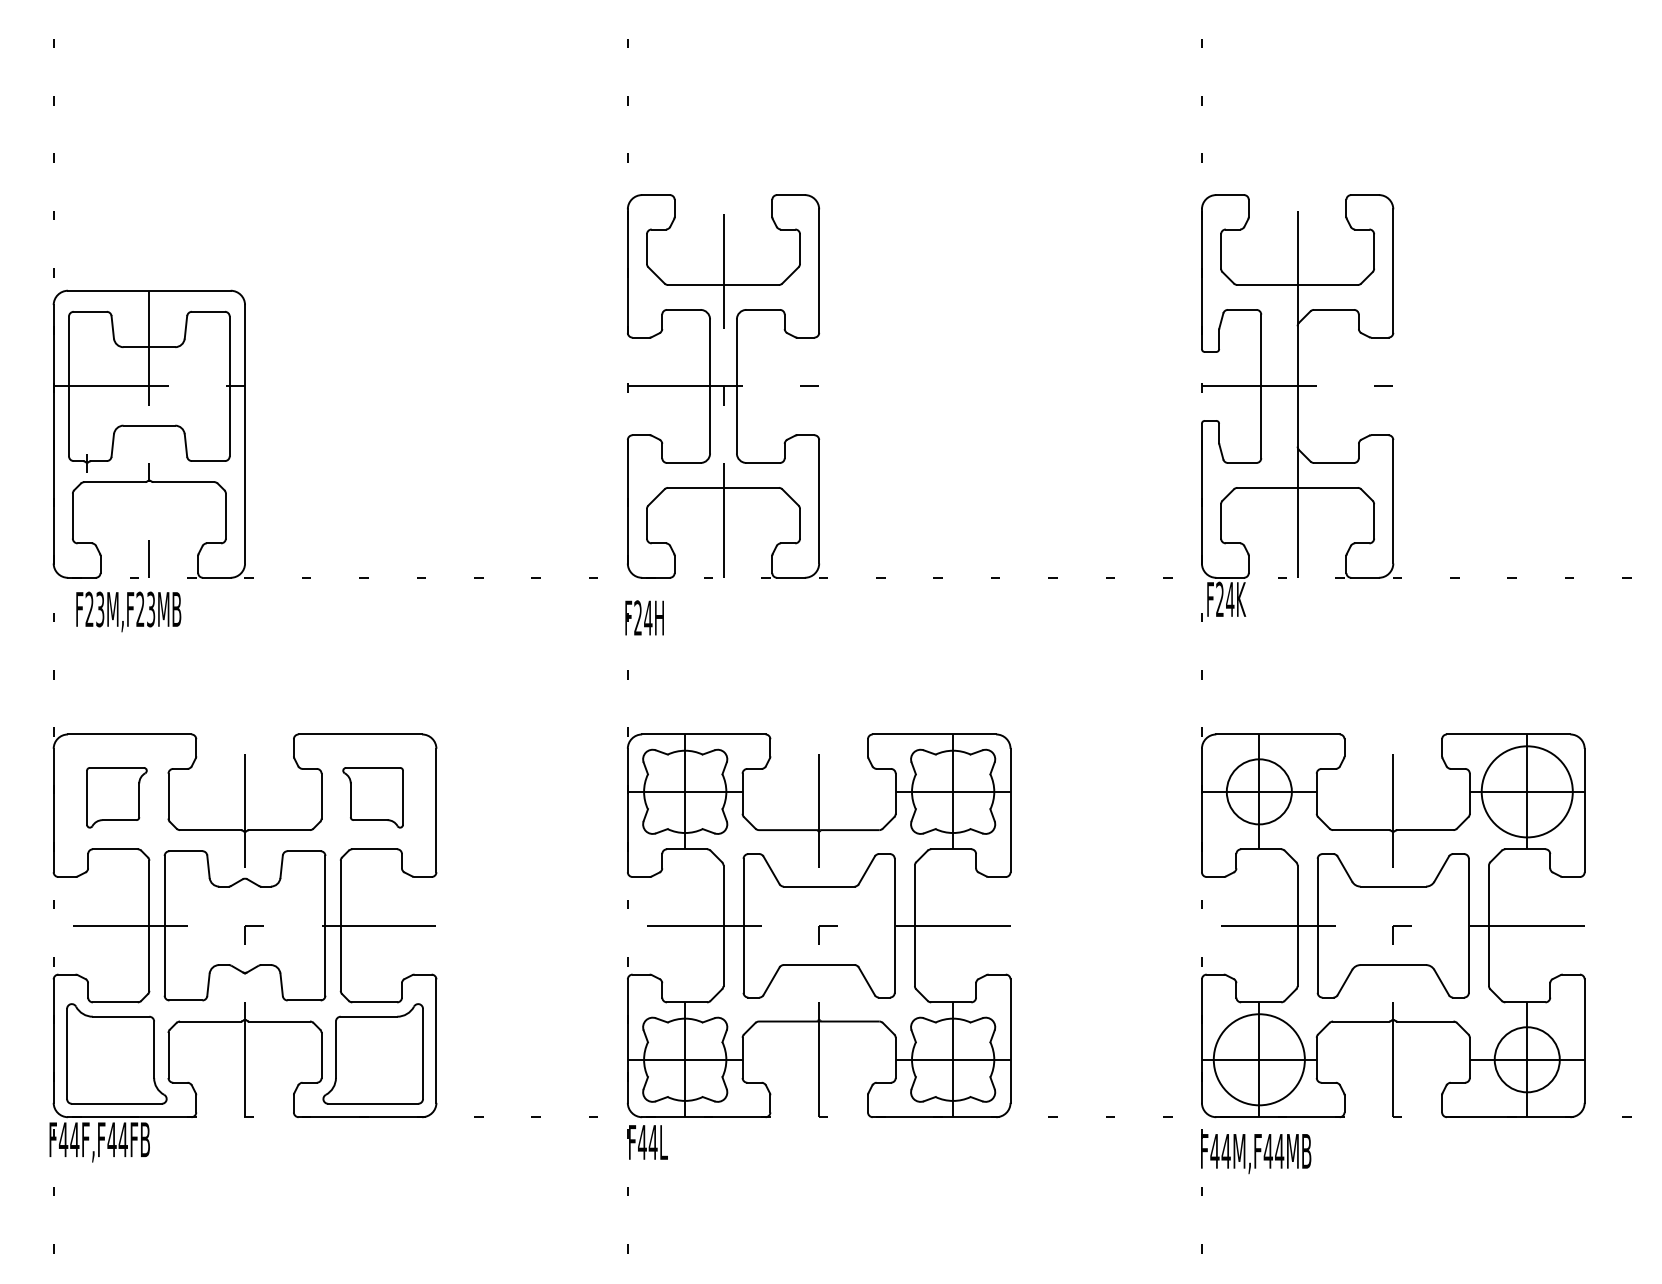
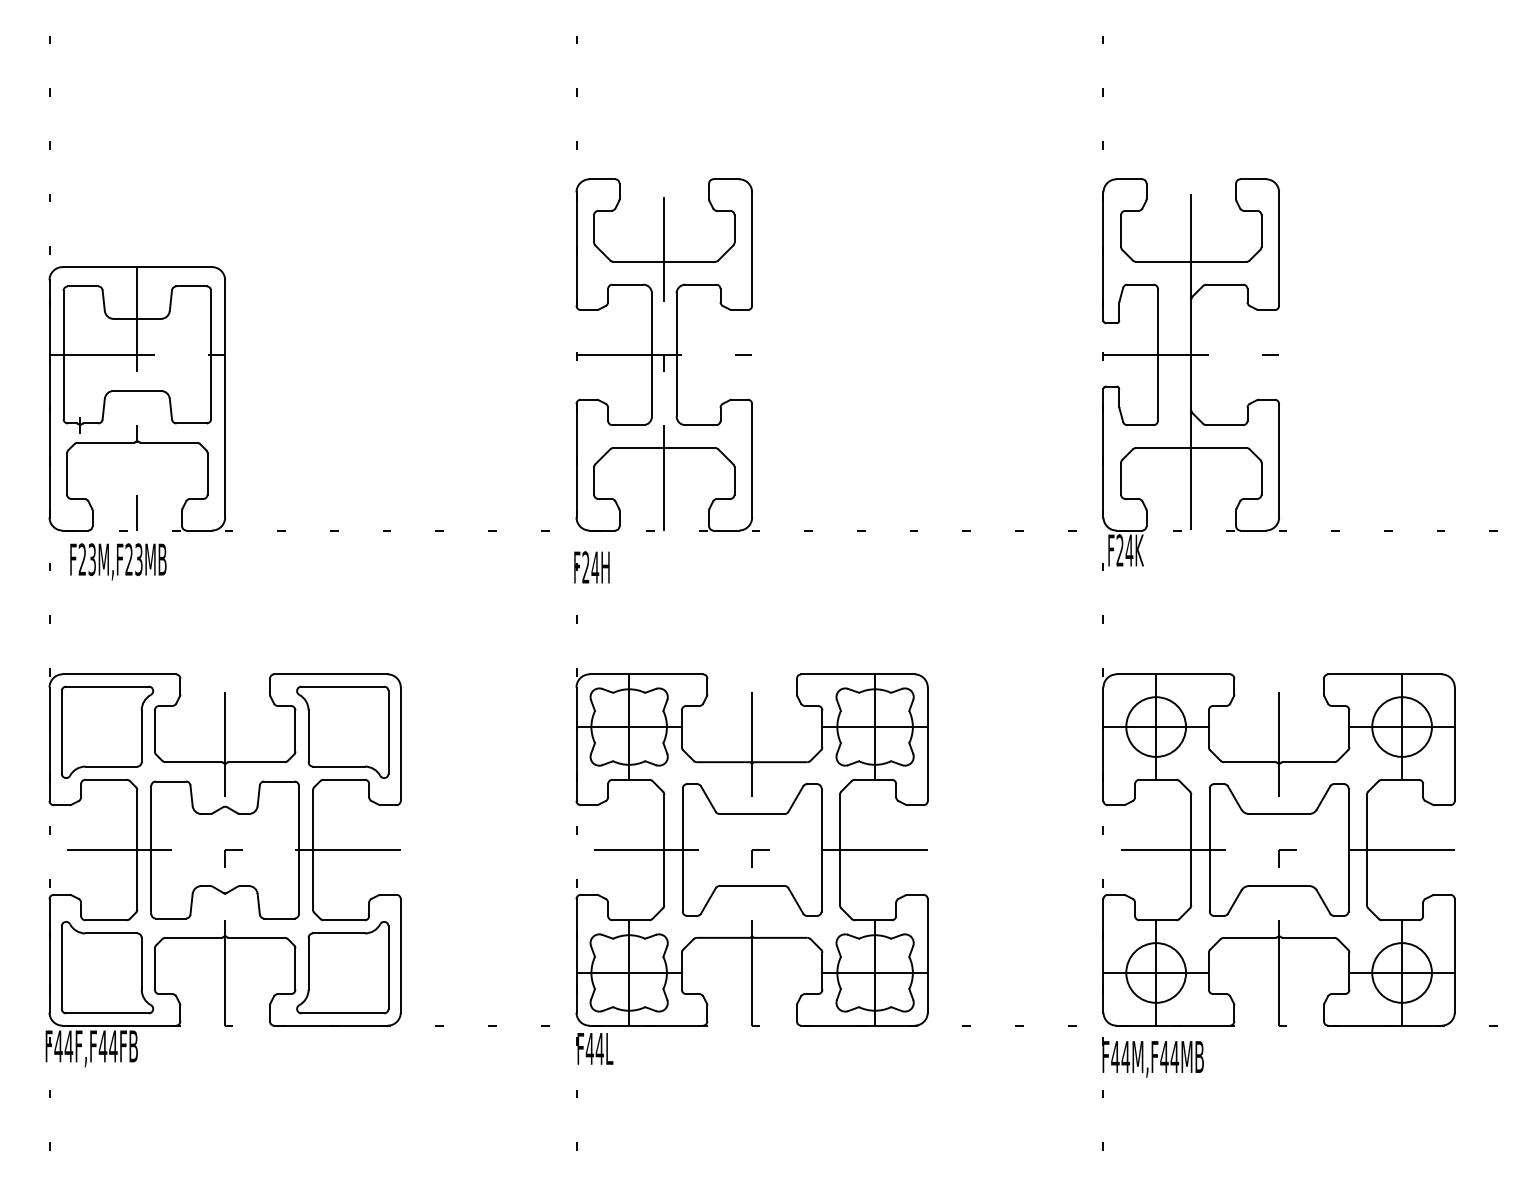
circle: (1526, 791) -> (1401, 726), size x0.71
part: (116, 797) -> (107, 732), size x1.67
part: (372, 797) -> (342, 732), size x1.67
circle: (1258, 1059) -> (1155, 972), size x0.71

